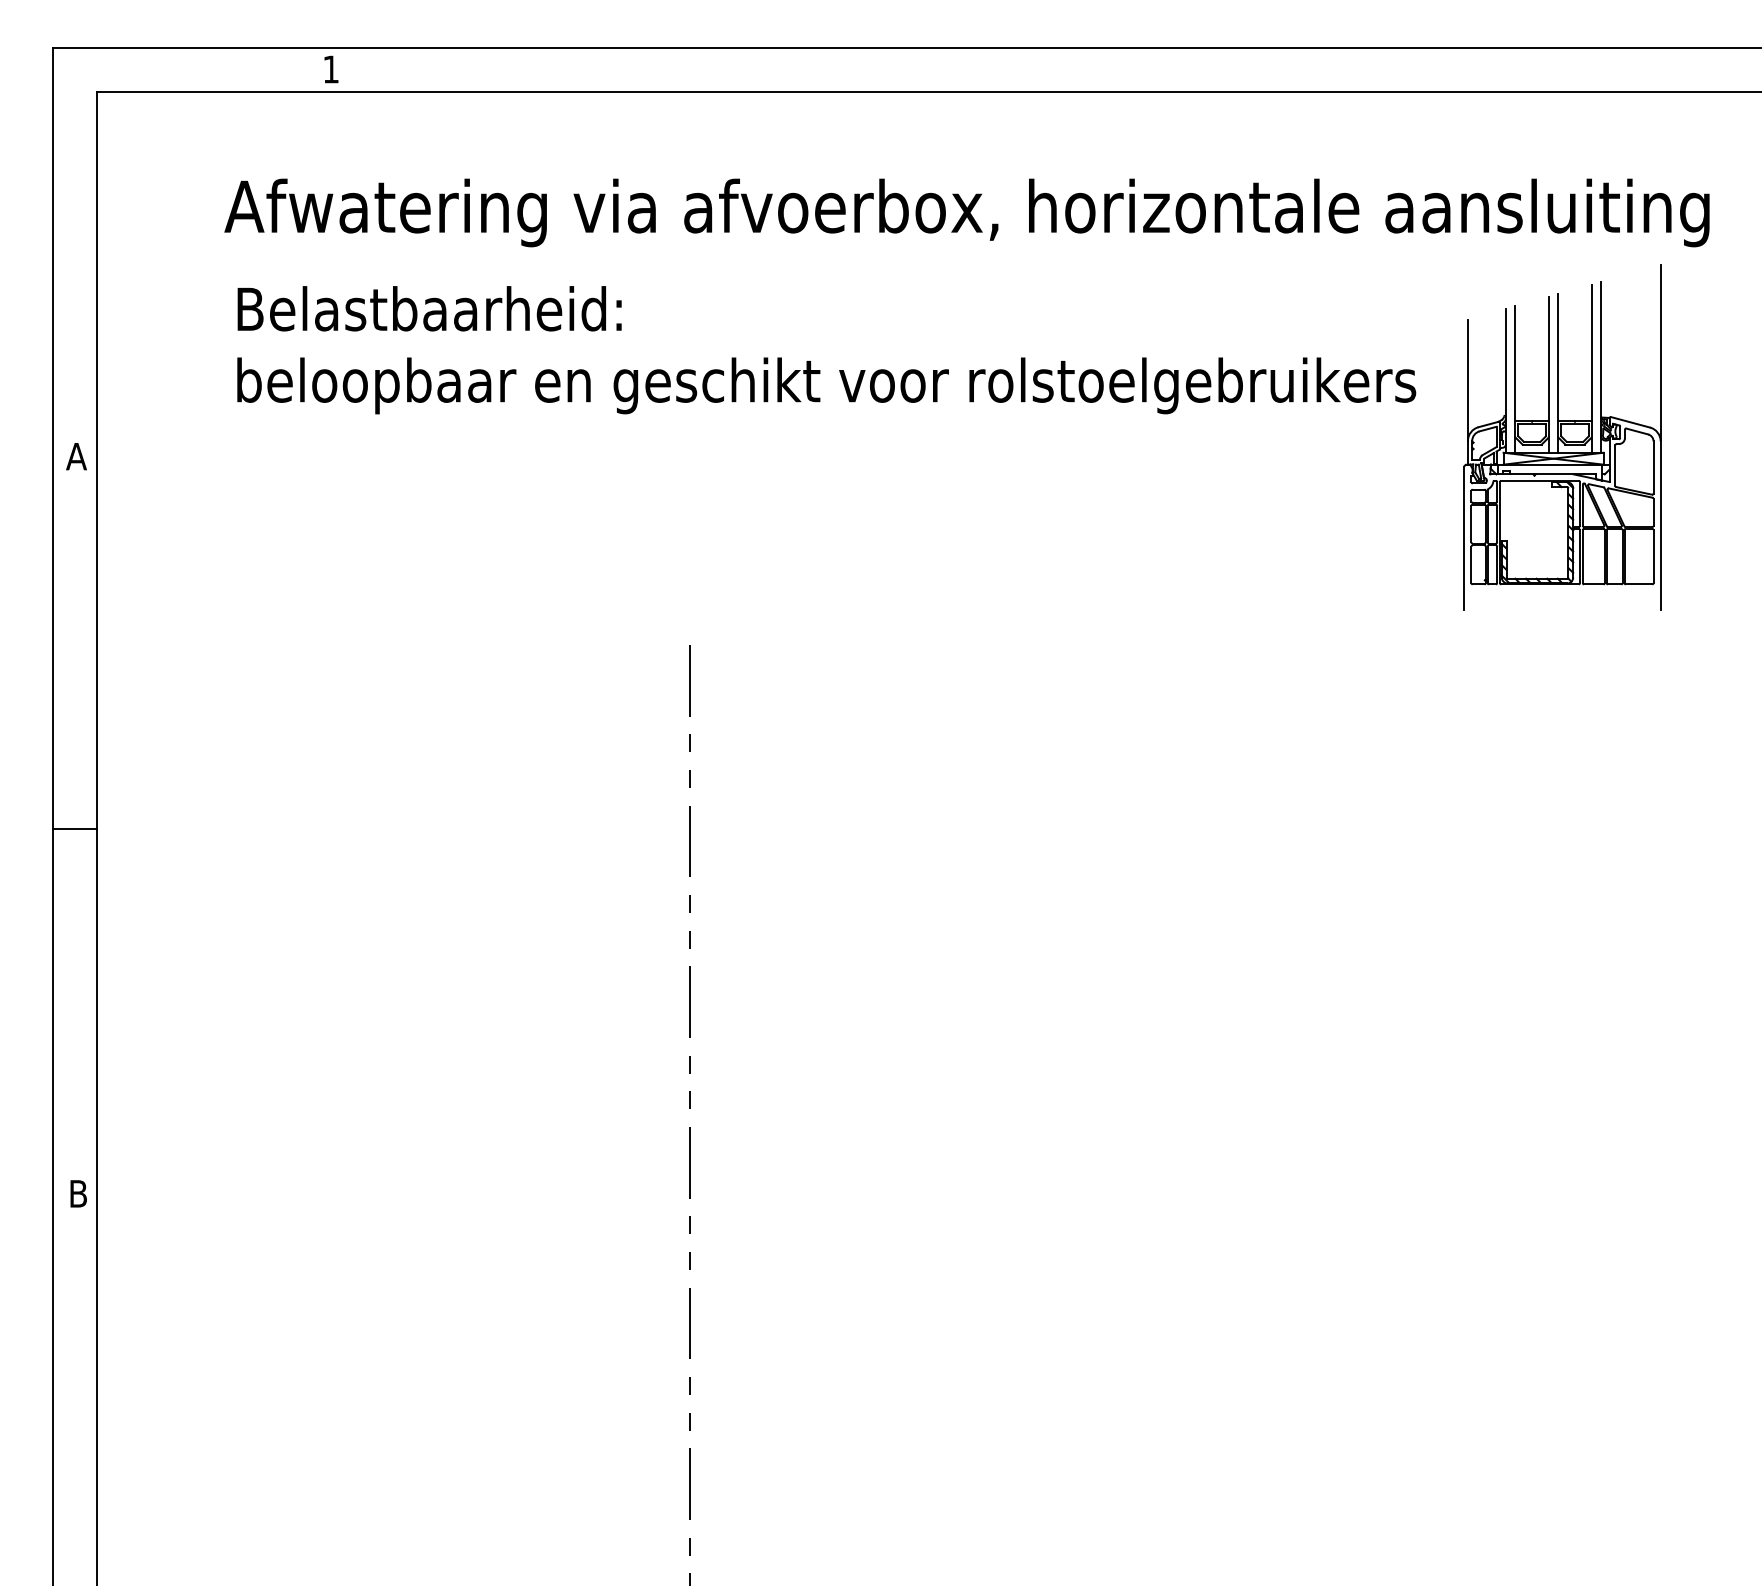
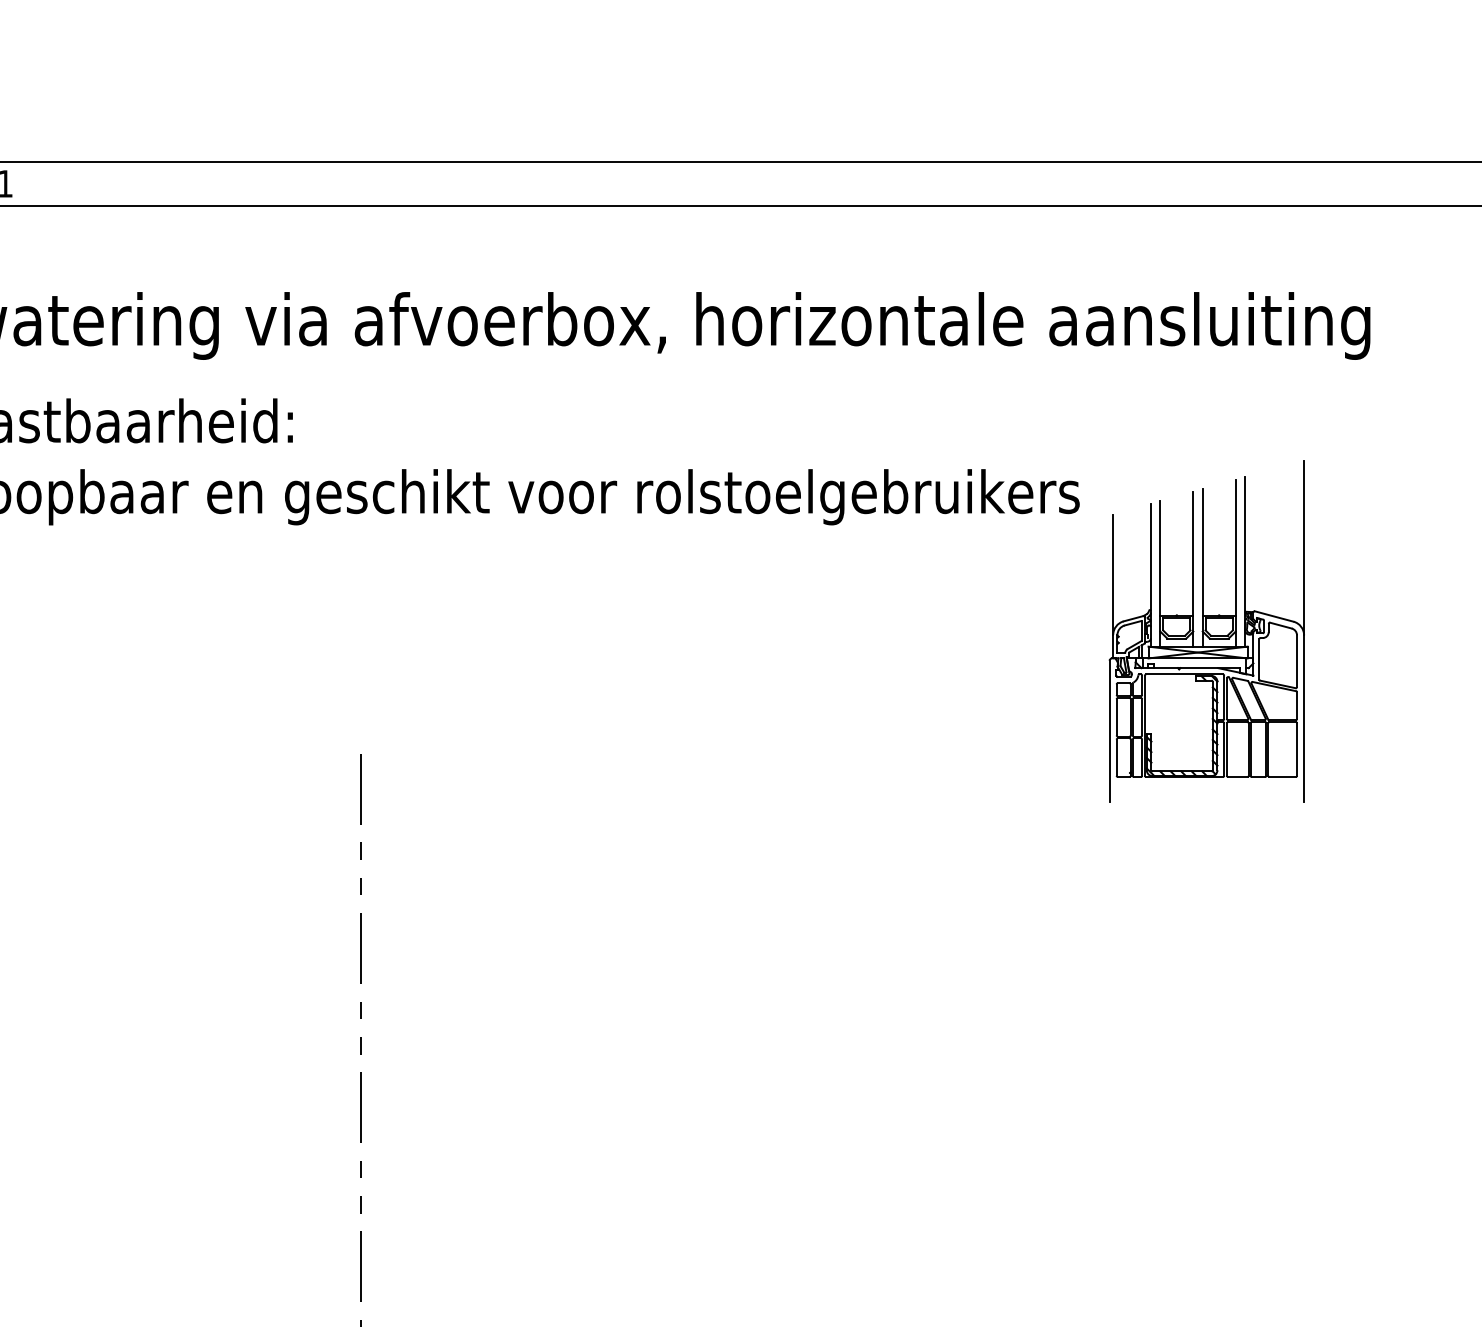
part: (1562, 437) -> (1206, 631), moved

